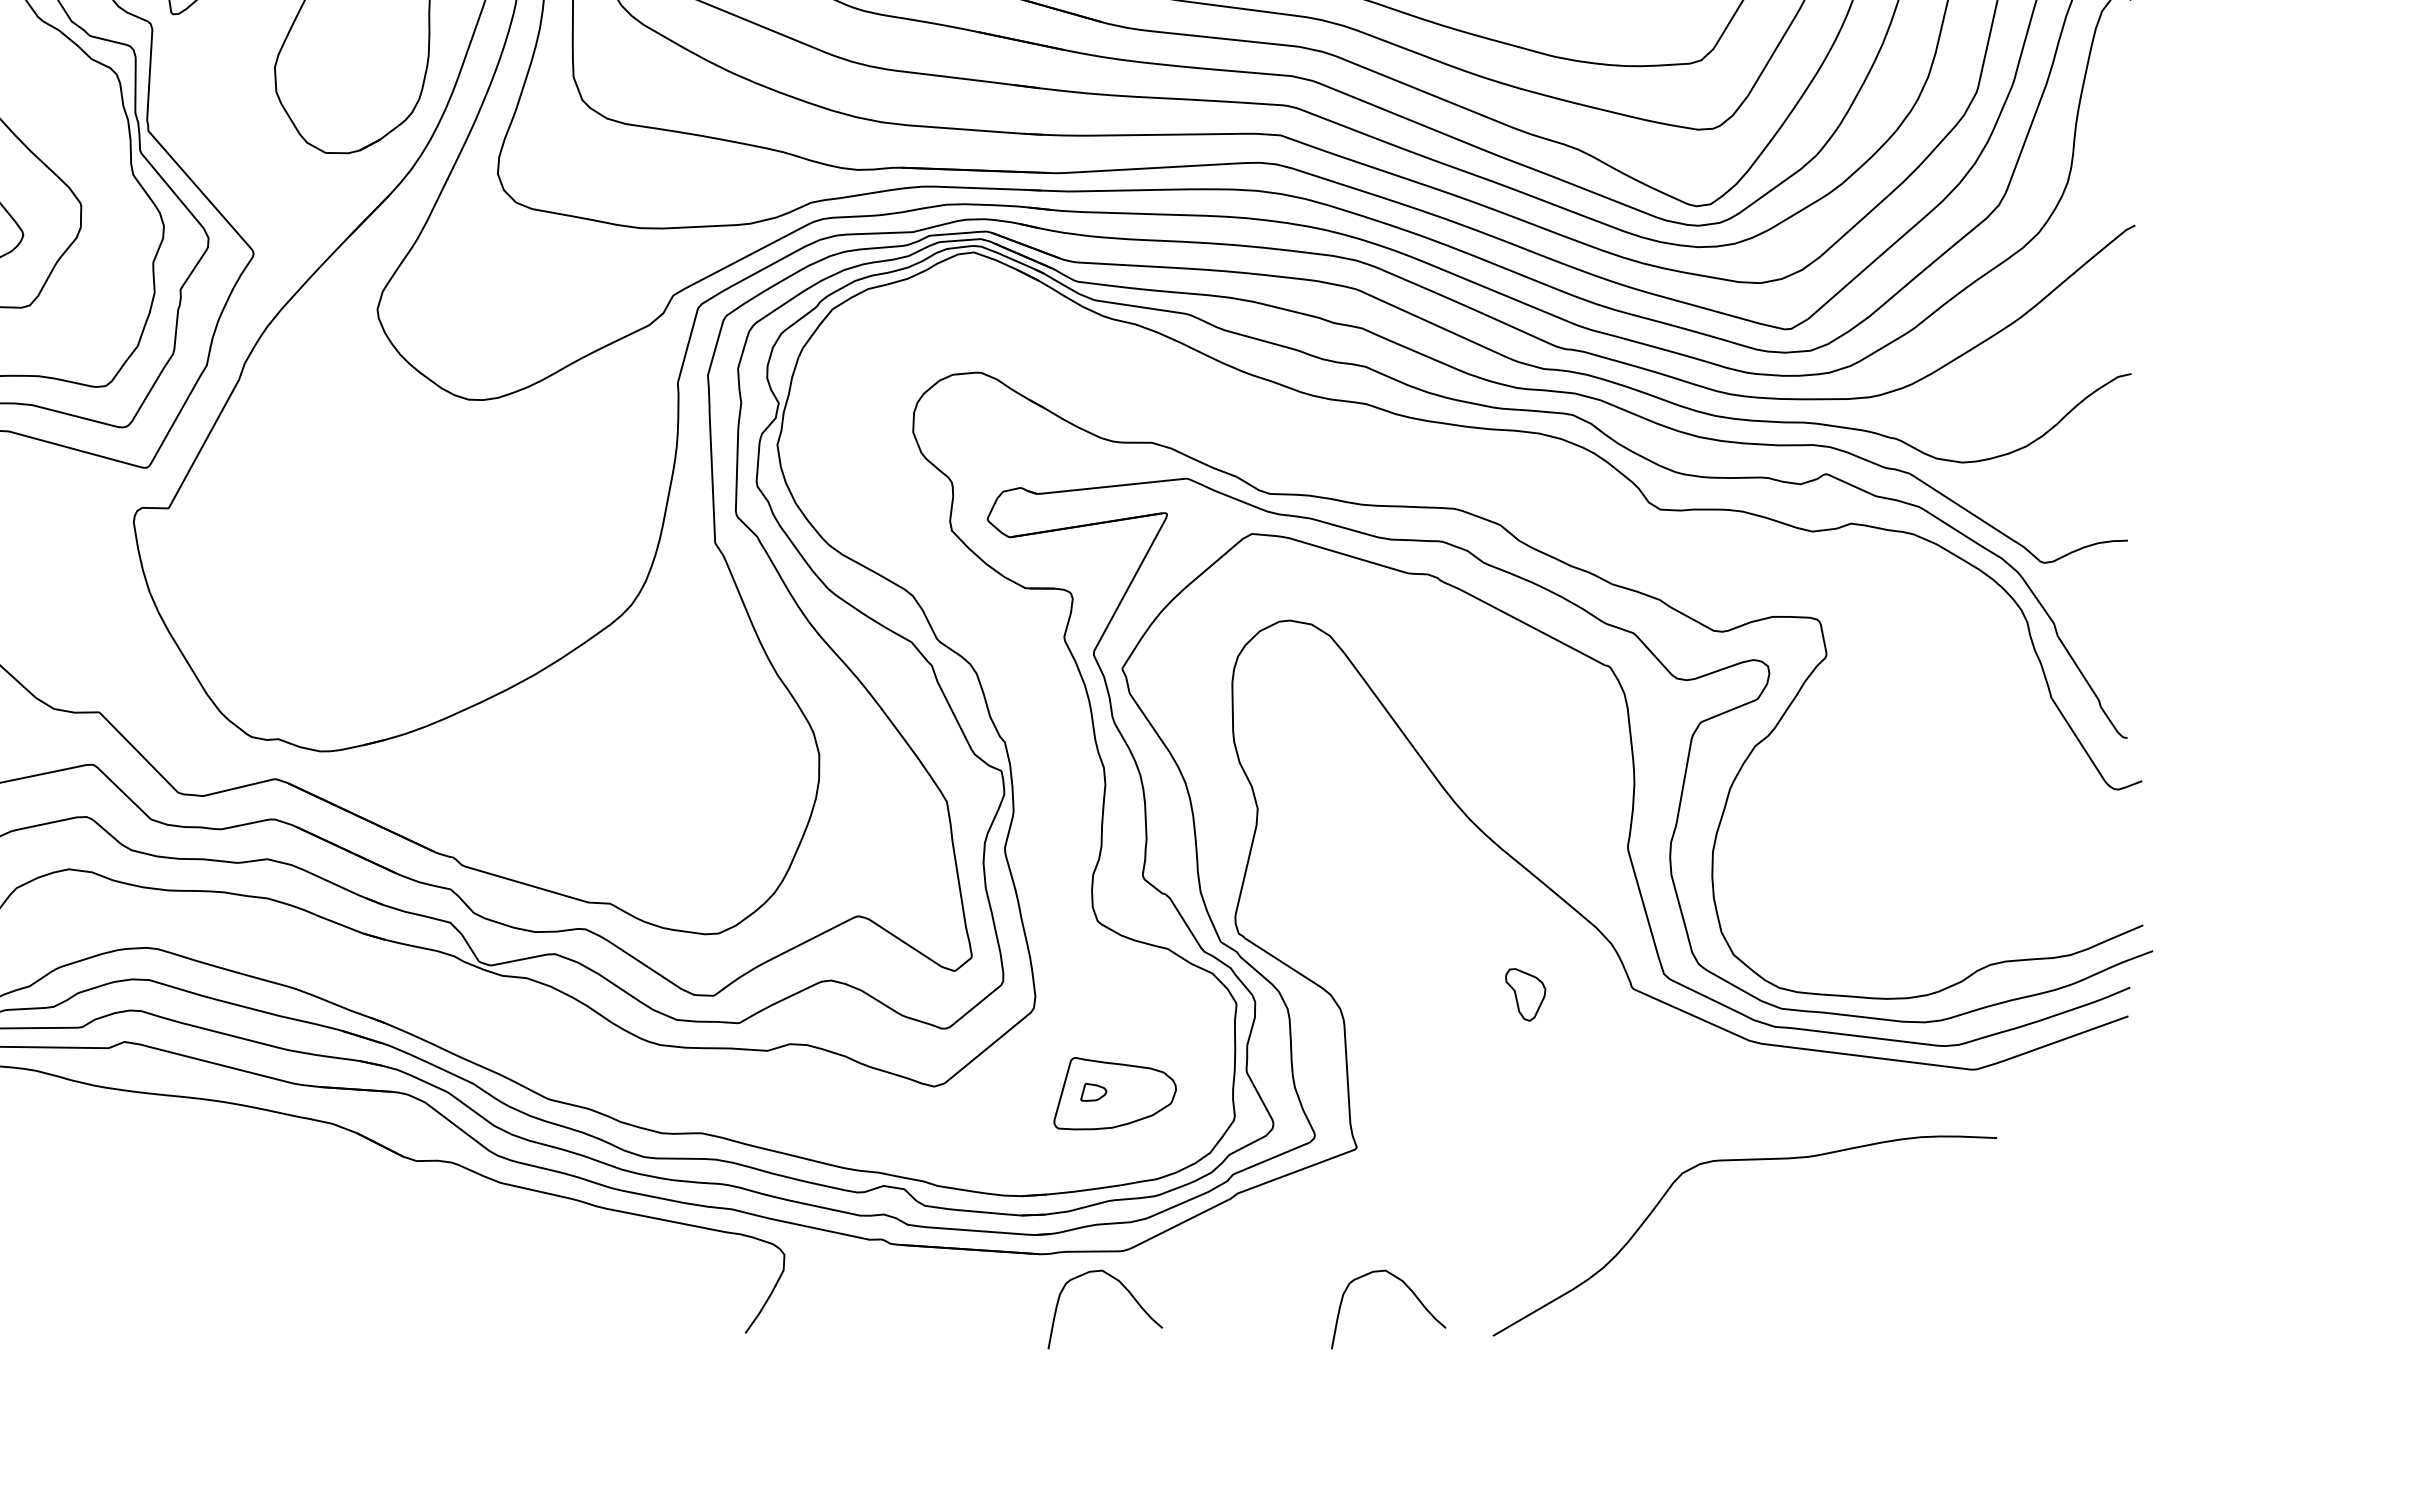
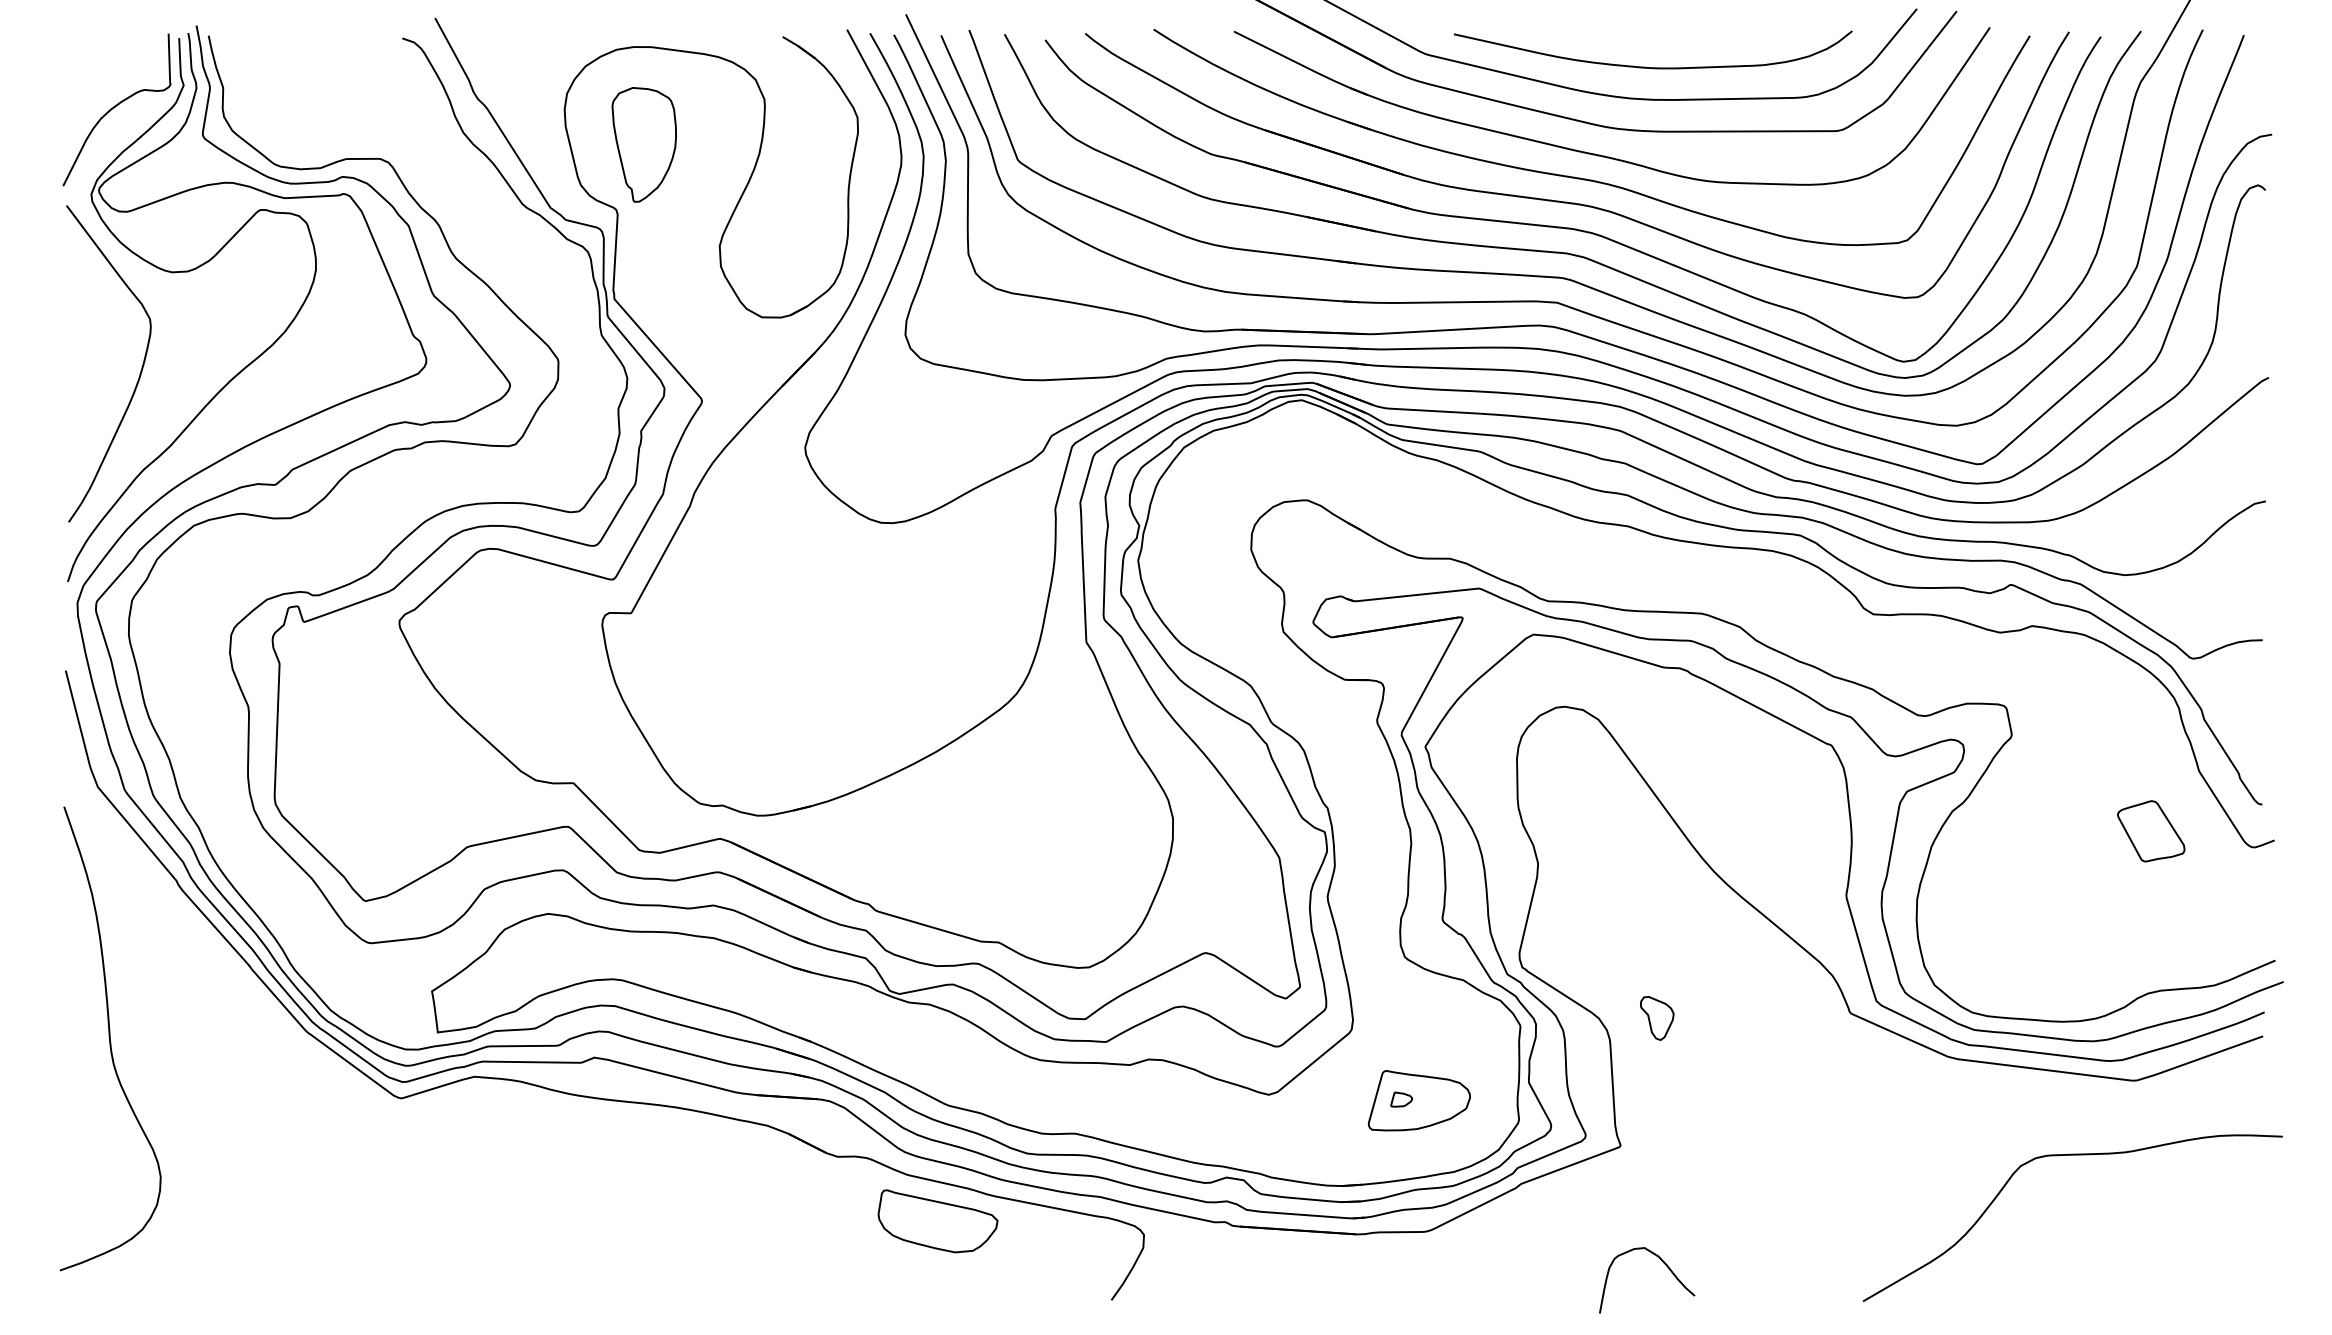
part: (1994, 770) -> (2151, 831), added
part: (1525, 994) -> (1657, 1018), moved
curve: (1744, 1160) -> (2072, 1155), moved
part: (536, 1238) -> (937, 1221), added
curve: (1124, 1289) -> (1427, 1263), removed

